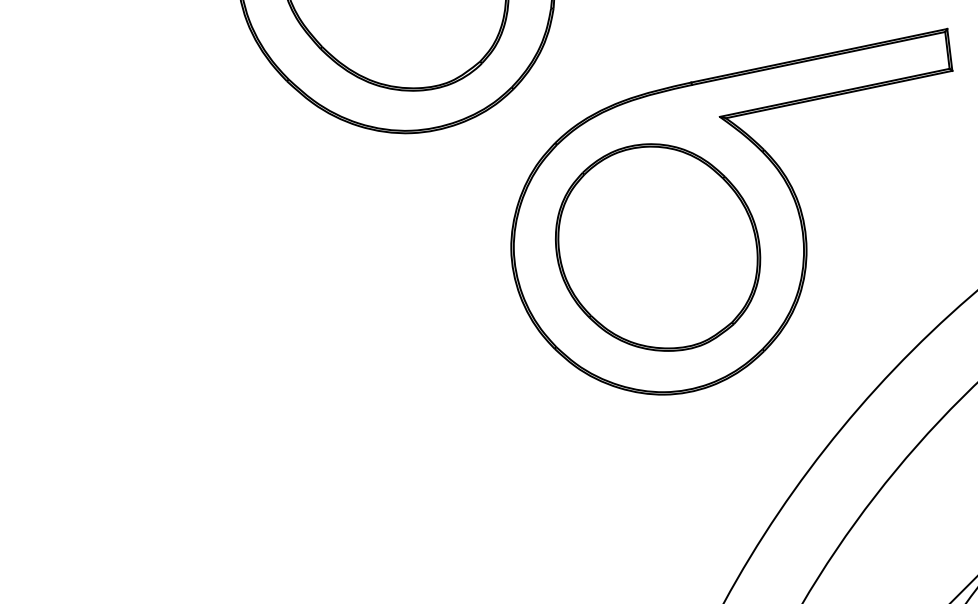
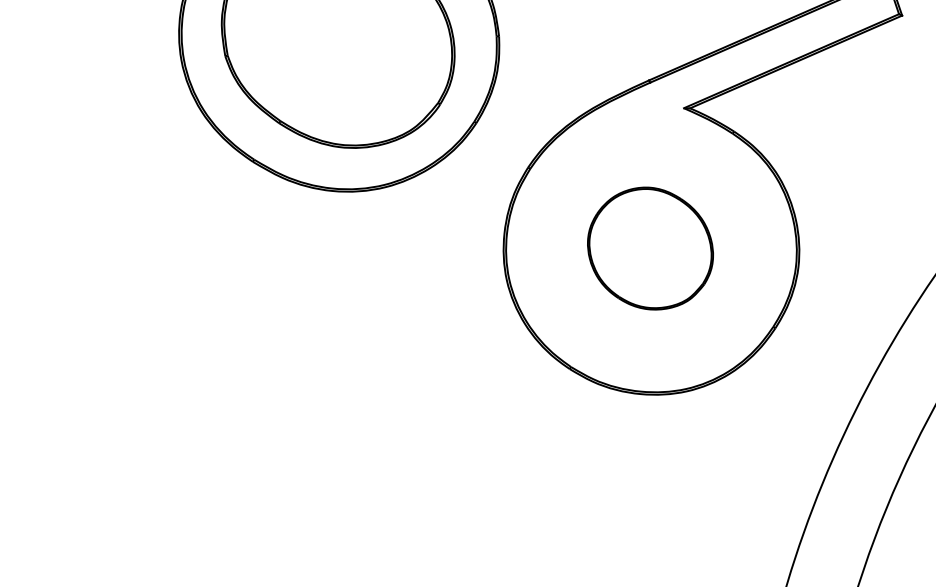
part: (658, 247) -> (650, 248), size x0.6

